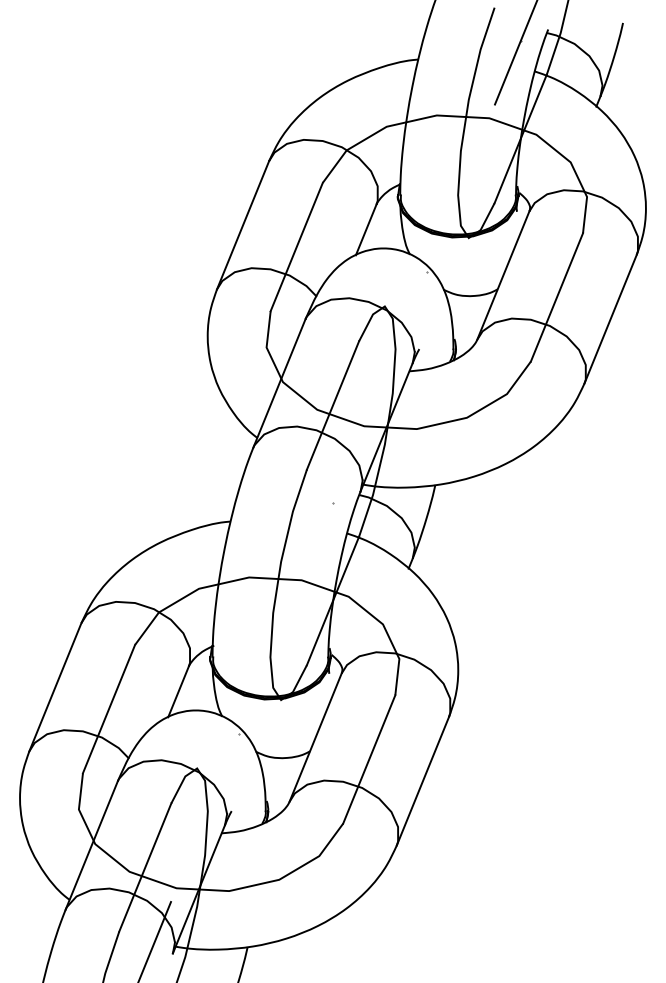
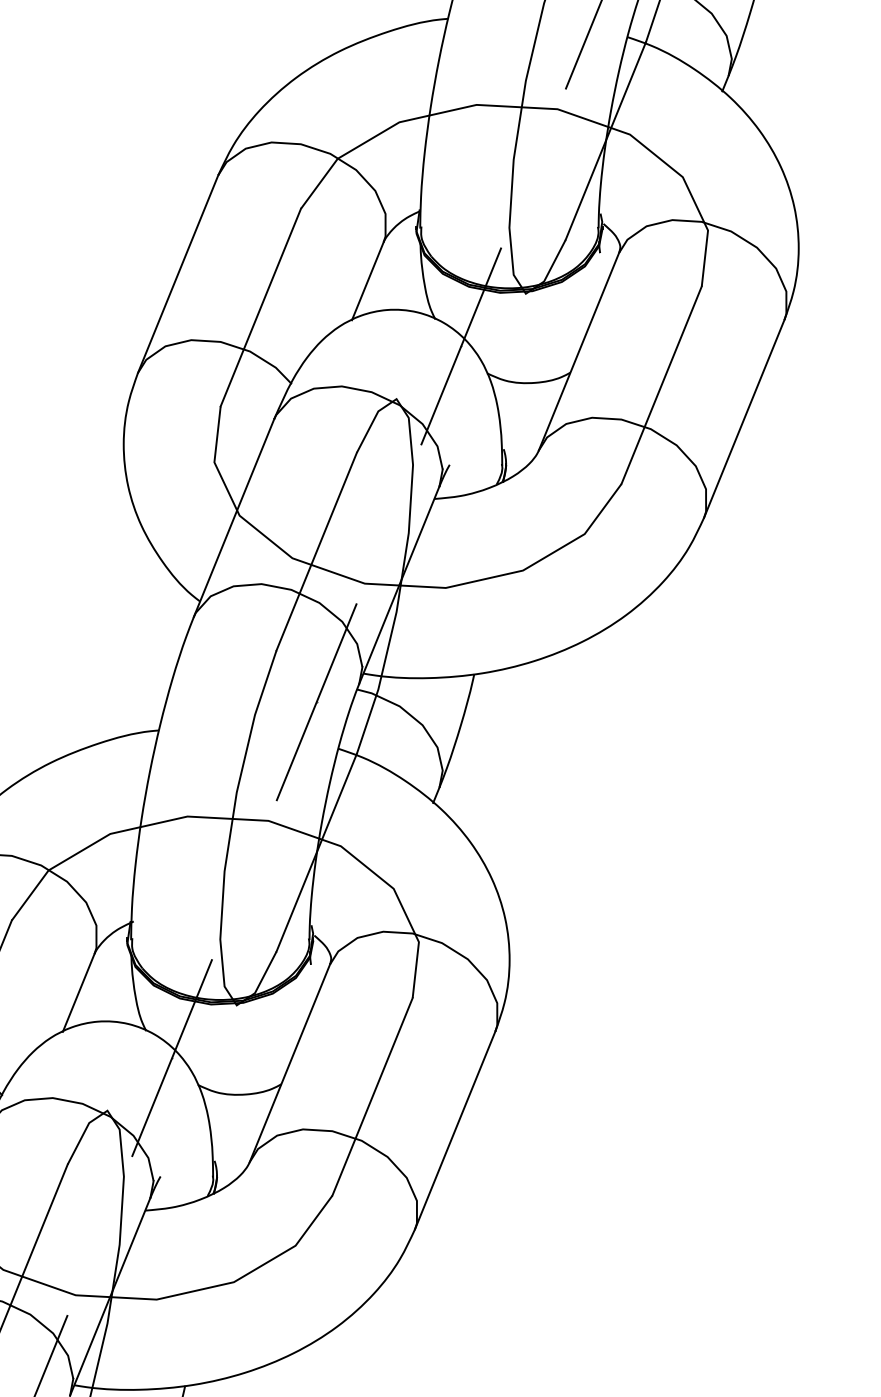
line: (426, 272) -> (460, 346), added
line: (332, 503) -> (315, 702), added
line: (239, 734) -> (172, 1058), added

